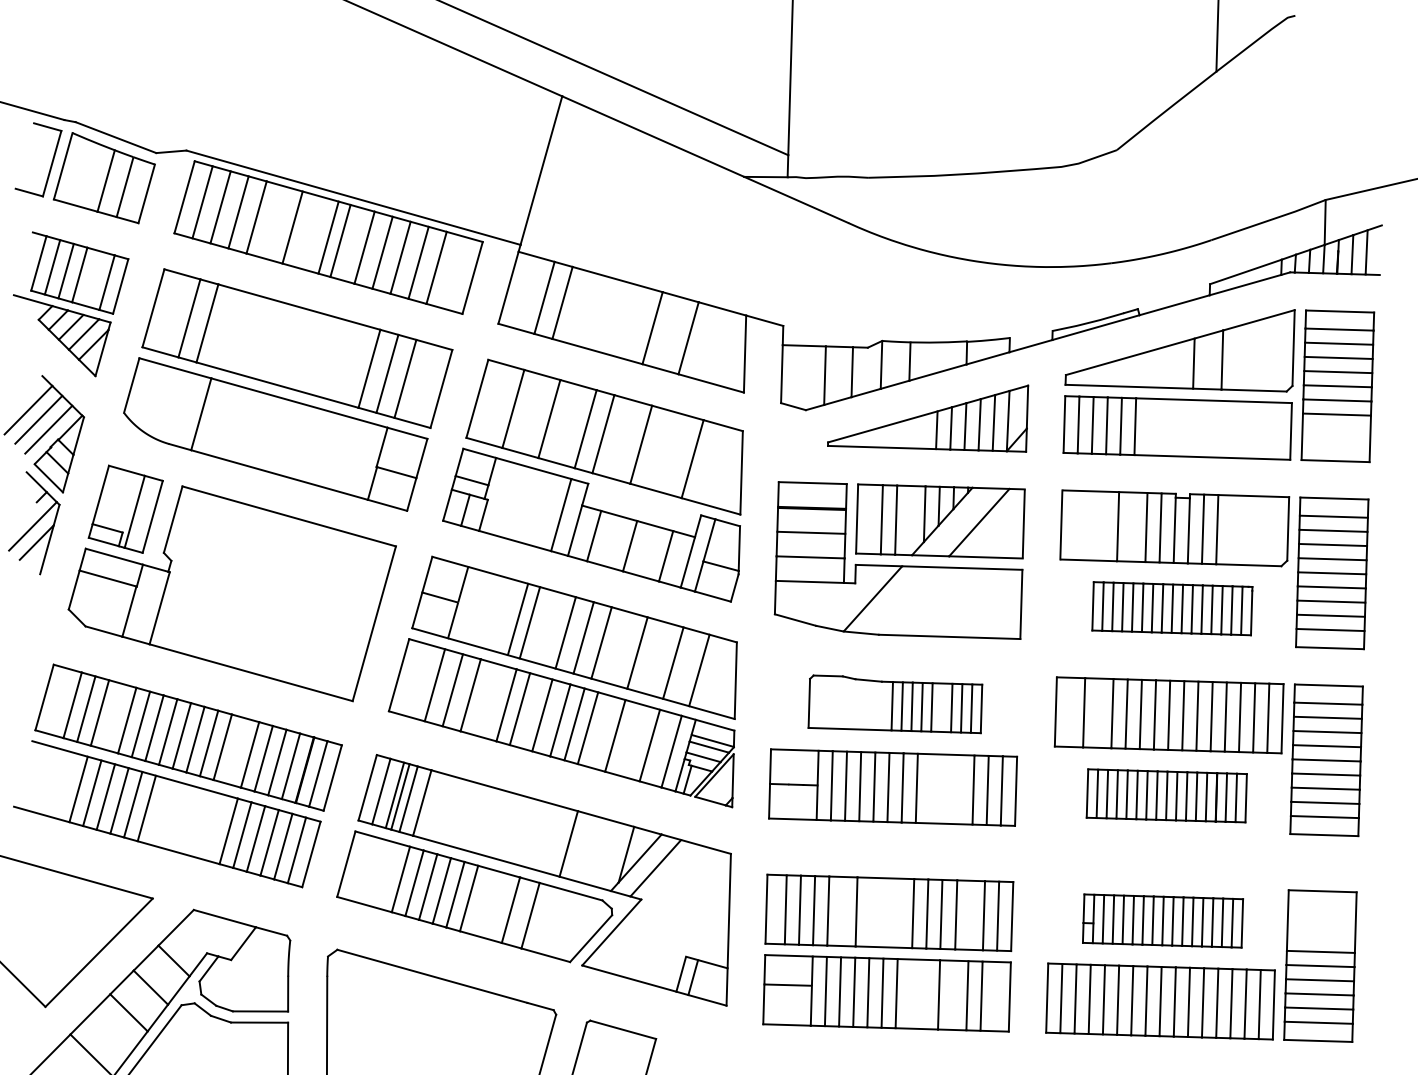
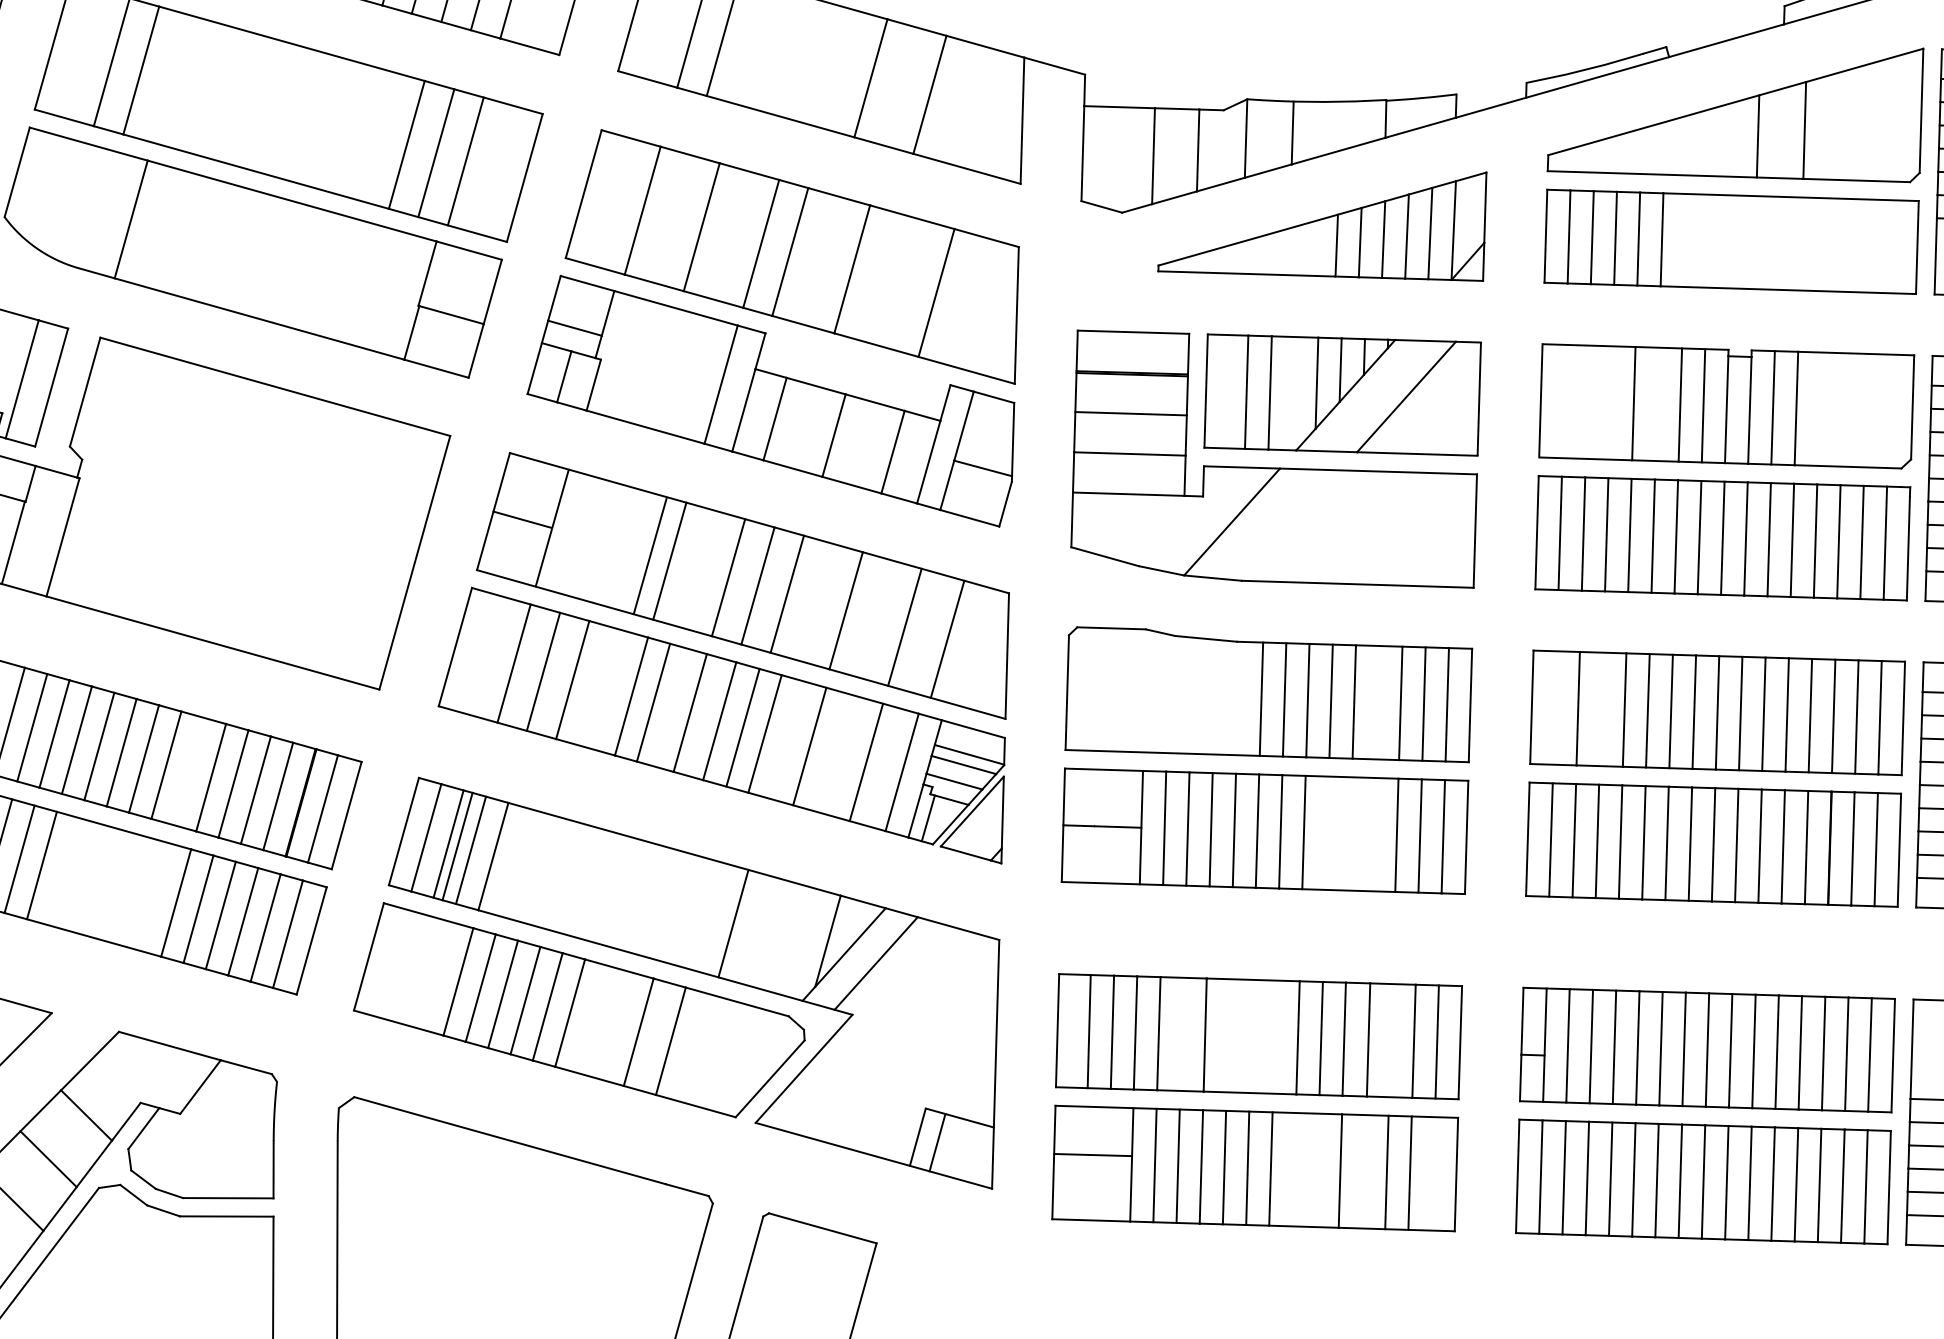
part: (1172, 608) -> (1723, 537), size x1.43
part: (895, 704) -> (1269, 695), size x1.43
part: (1166, 795) -> (1713, 844), size x1.43
part: (1162, 920) -> (1706, 1049), size x1.43

